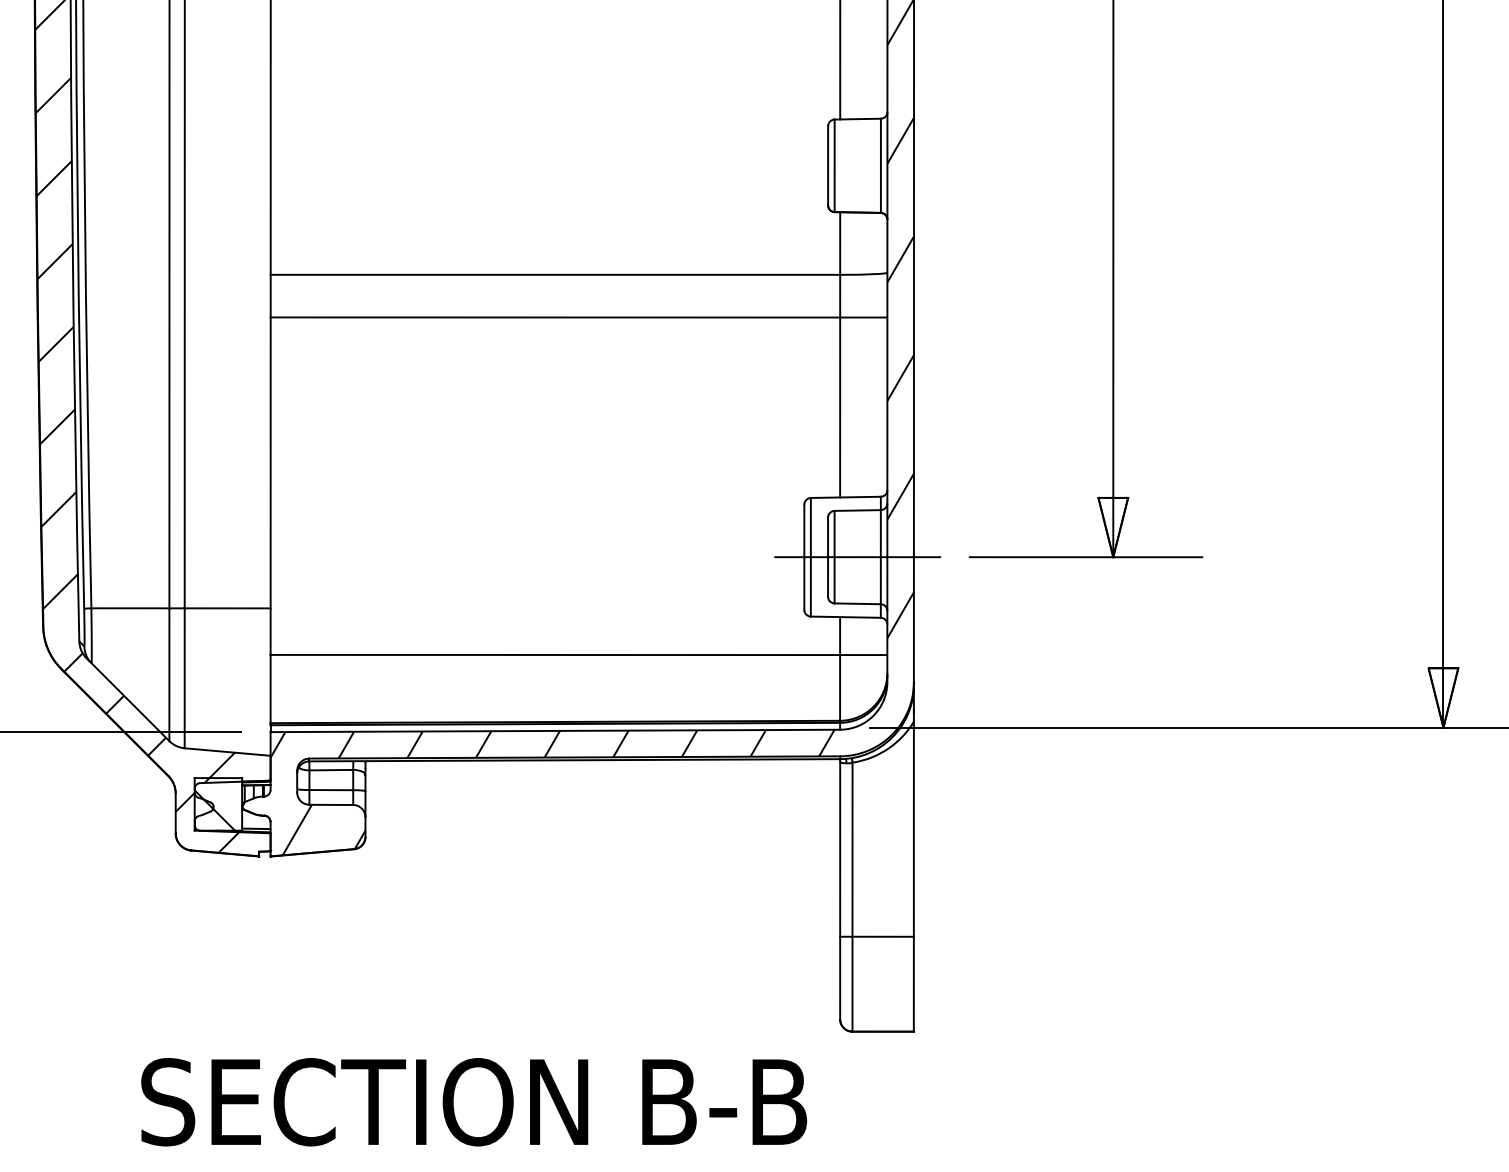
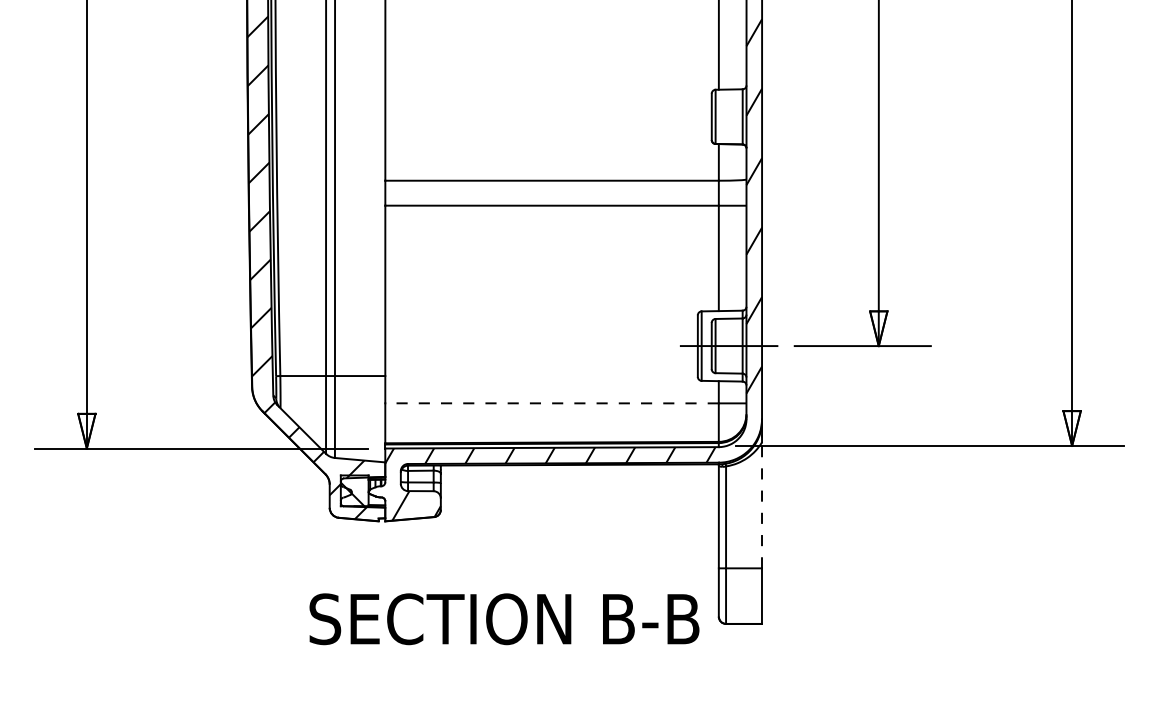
line: (556, 655) -> (552, 403), solid -> dashed
line: (914, 829) -> (762, 505), solid -> dashed
text: (474, 1102) -> (504, 619), moved

